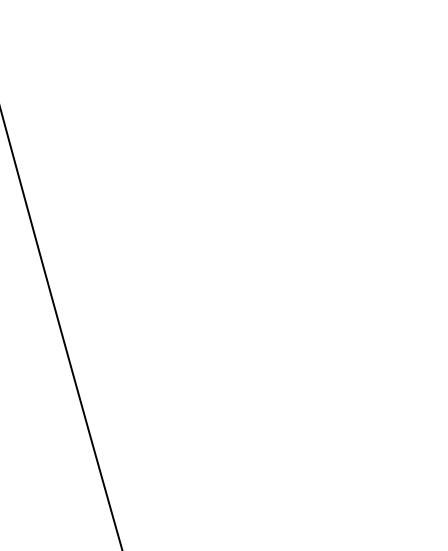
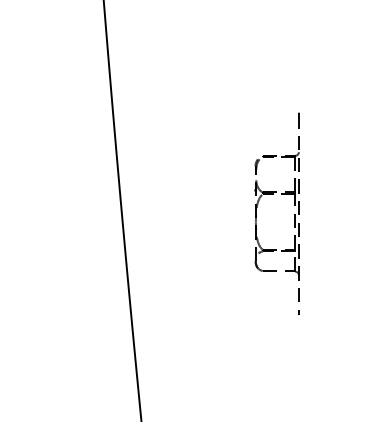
part: (351, 340) -> (294, 214), added

